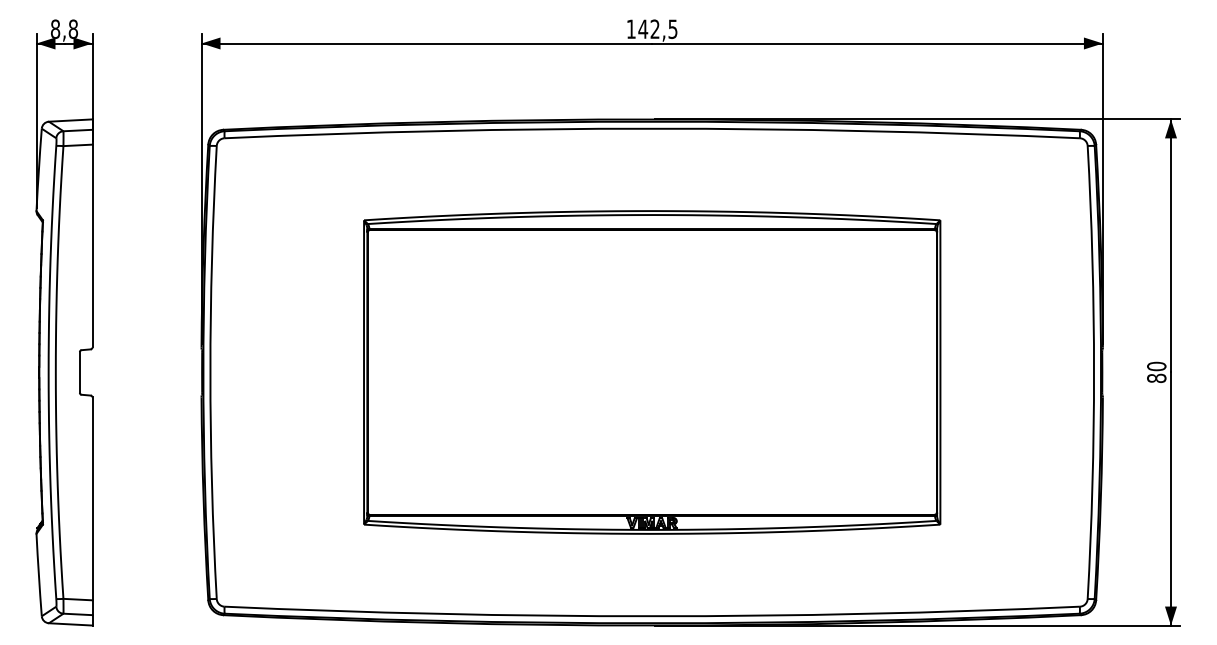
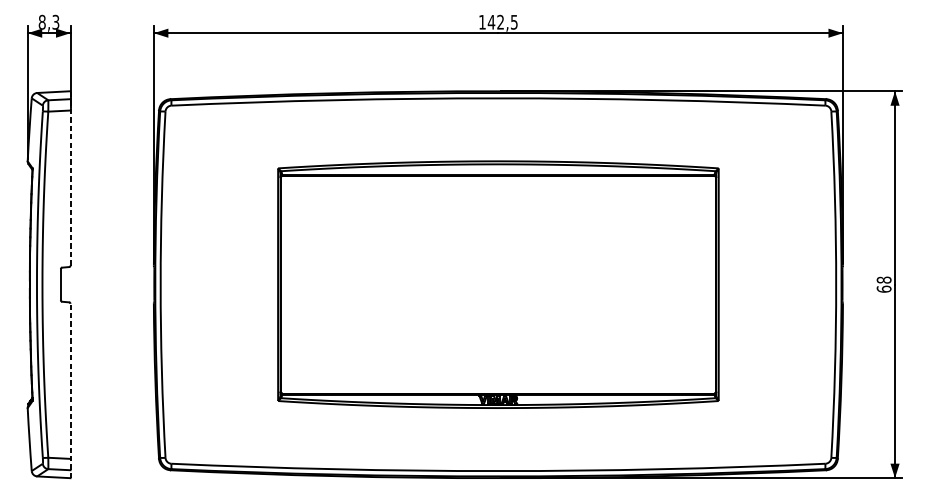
text: (73, 28) -> (55, 21), 8,8 -> 8,3
line: (92, 232) -> (70, 177), solid -> dashed
text: (1156, 372) -> (883, 284), 80 -> 68
line: (92, 511) -> (70, 390), solid -> dashed

